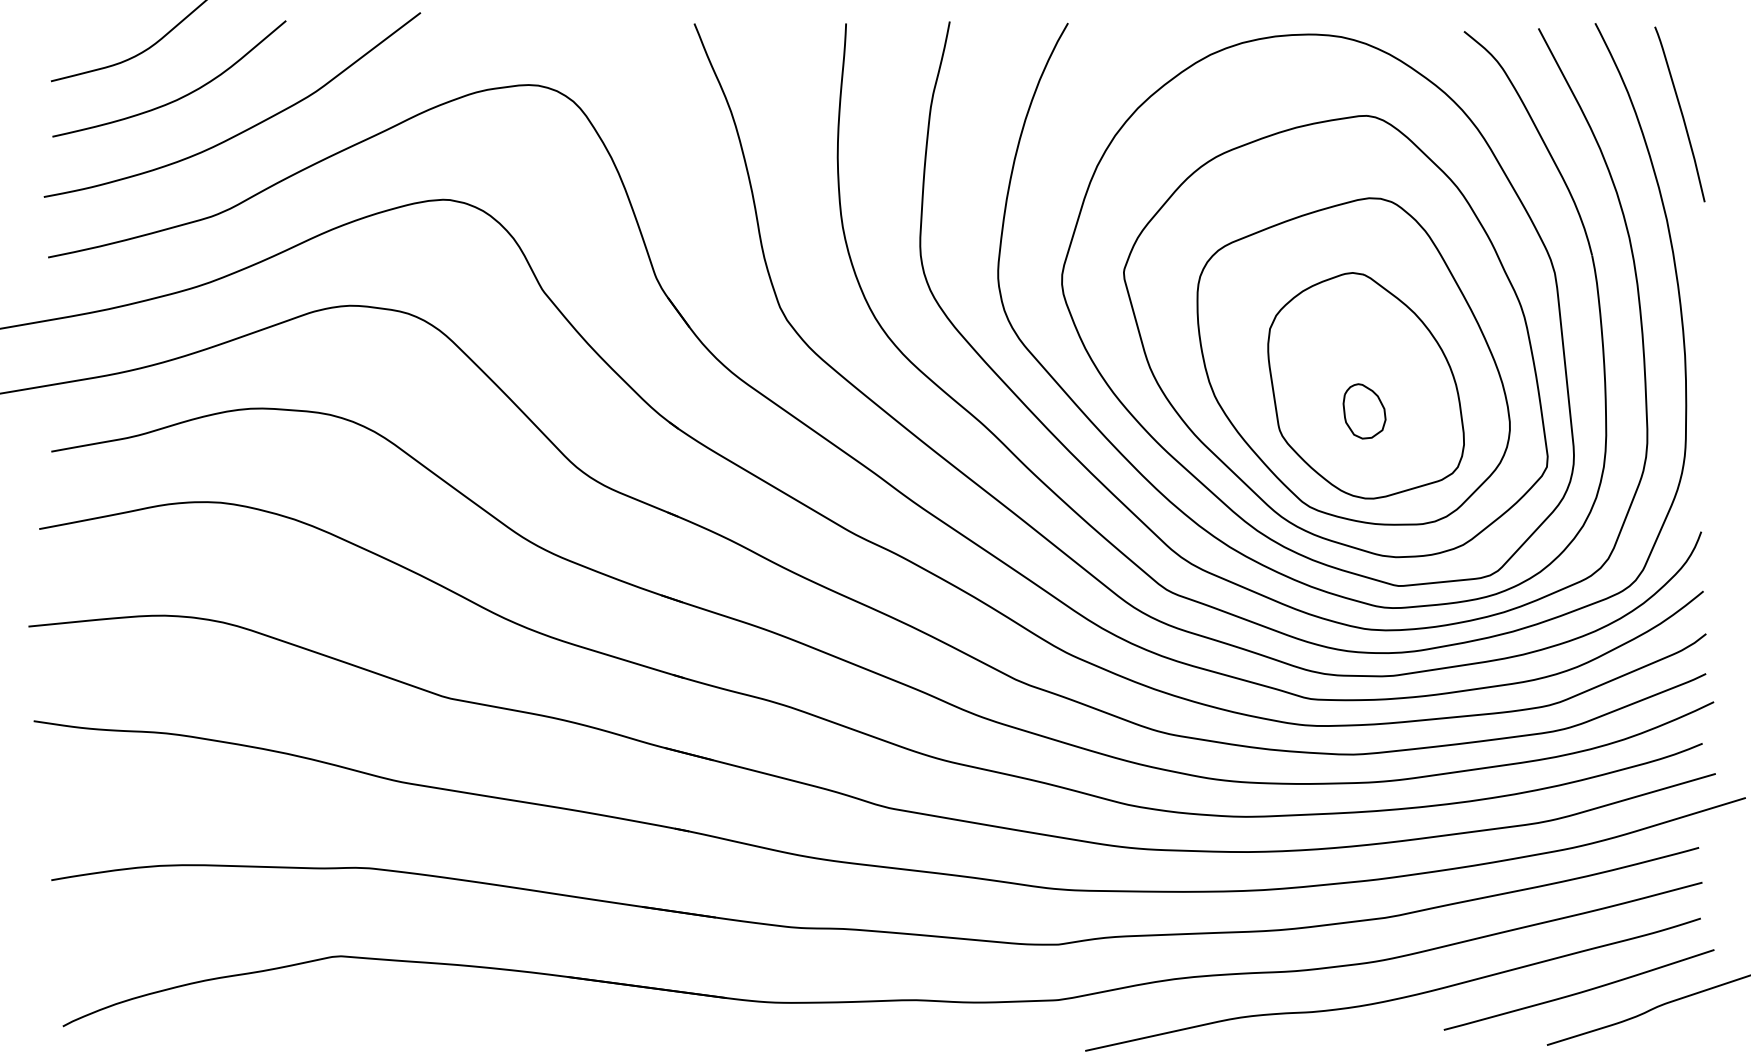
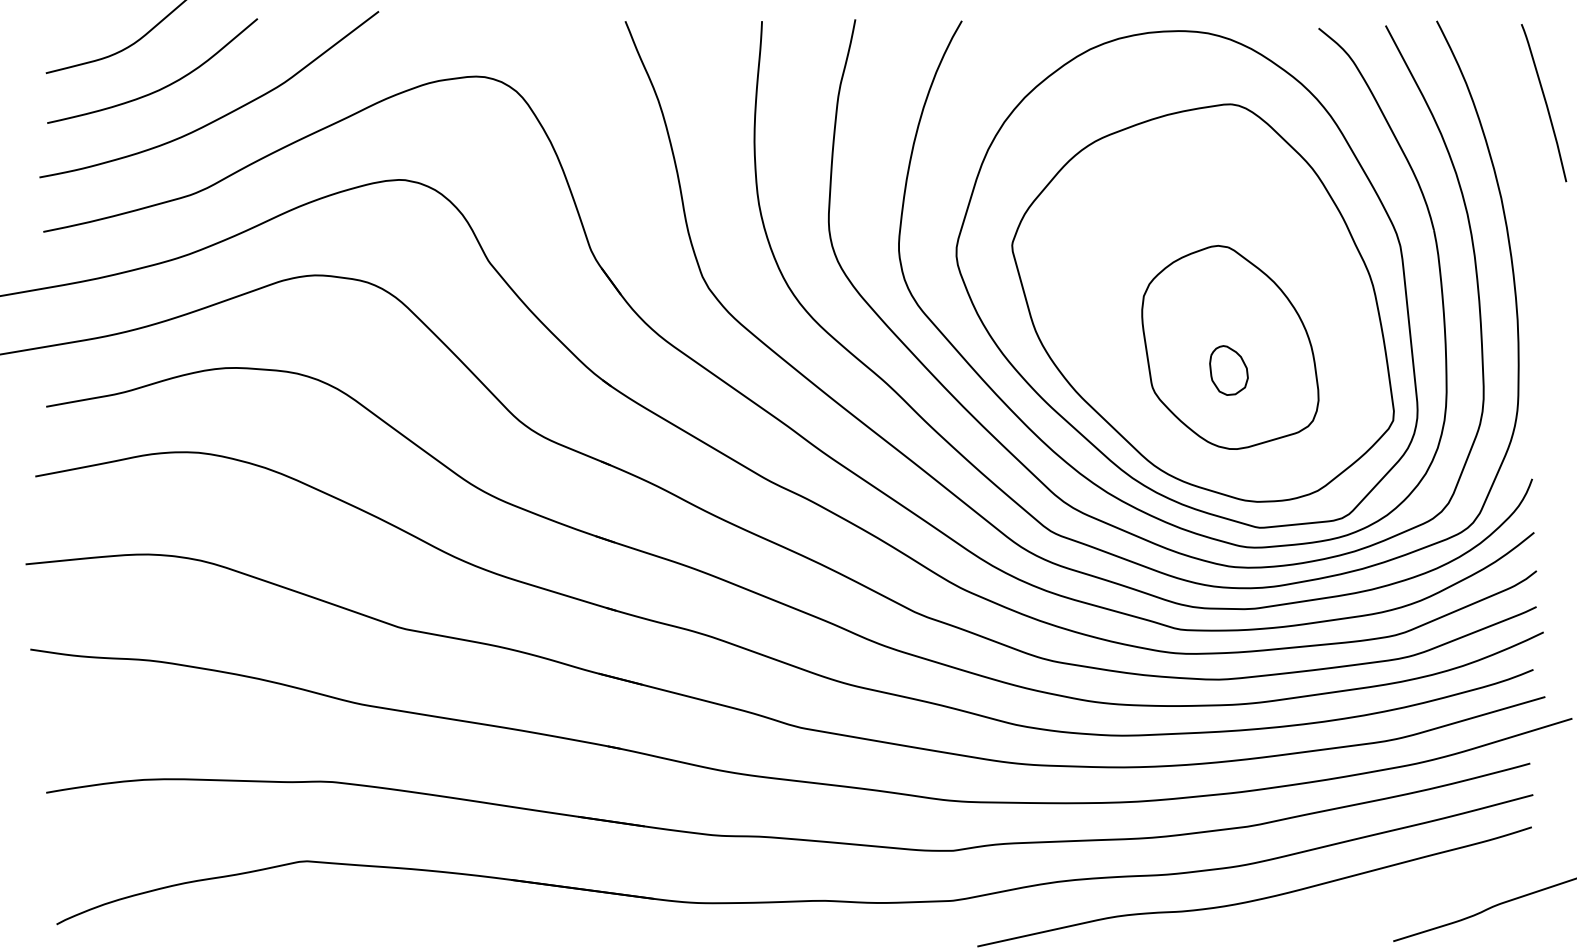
curve: (1681, 114) -> (1545, 103), moved
part: (1352, 361) -> (1218, 325), removed
curve: (1579, 992) -> (1422, 893), removed

